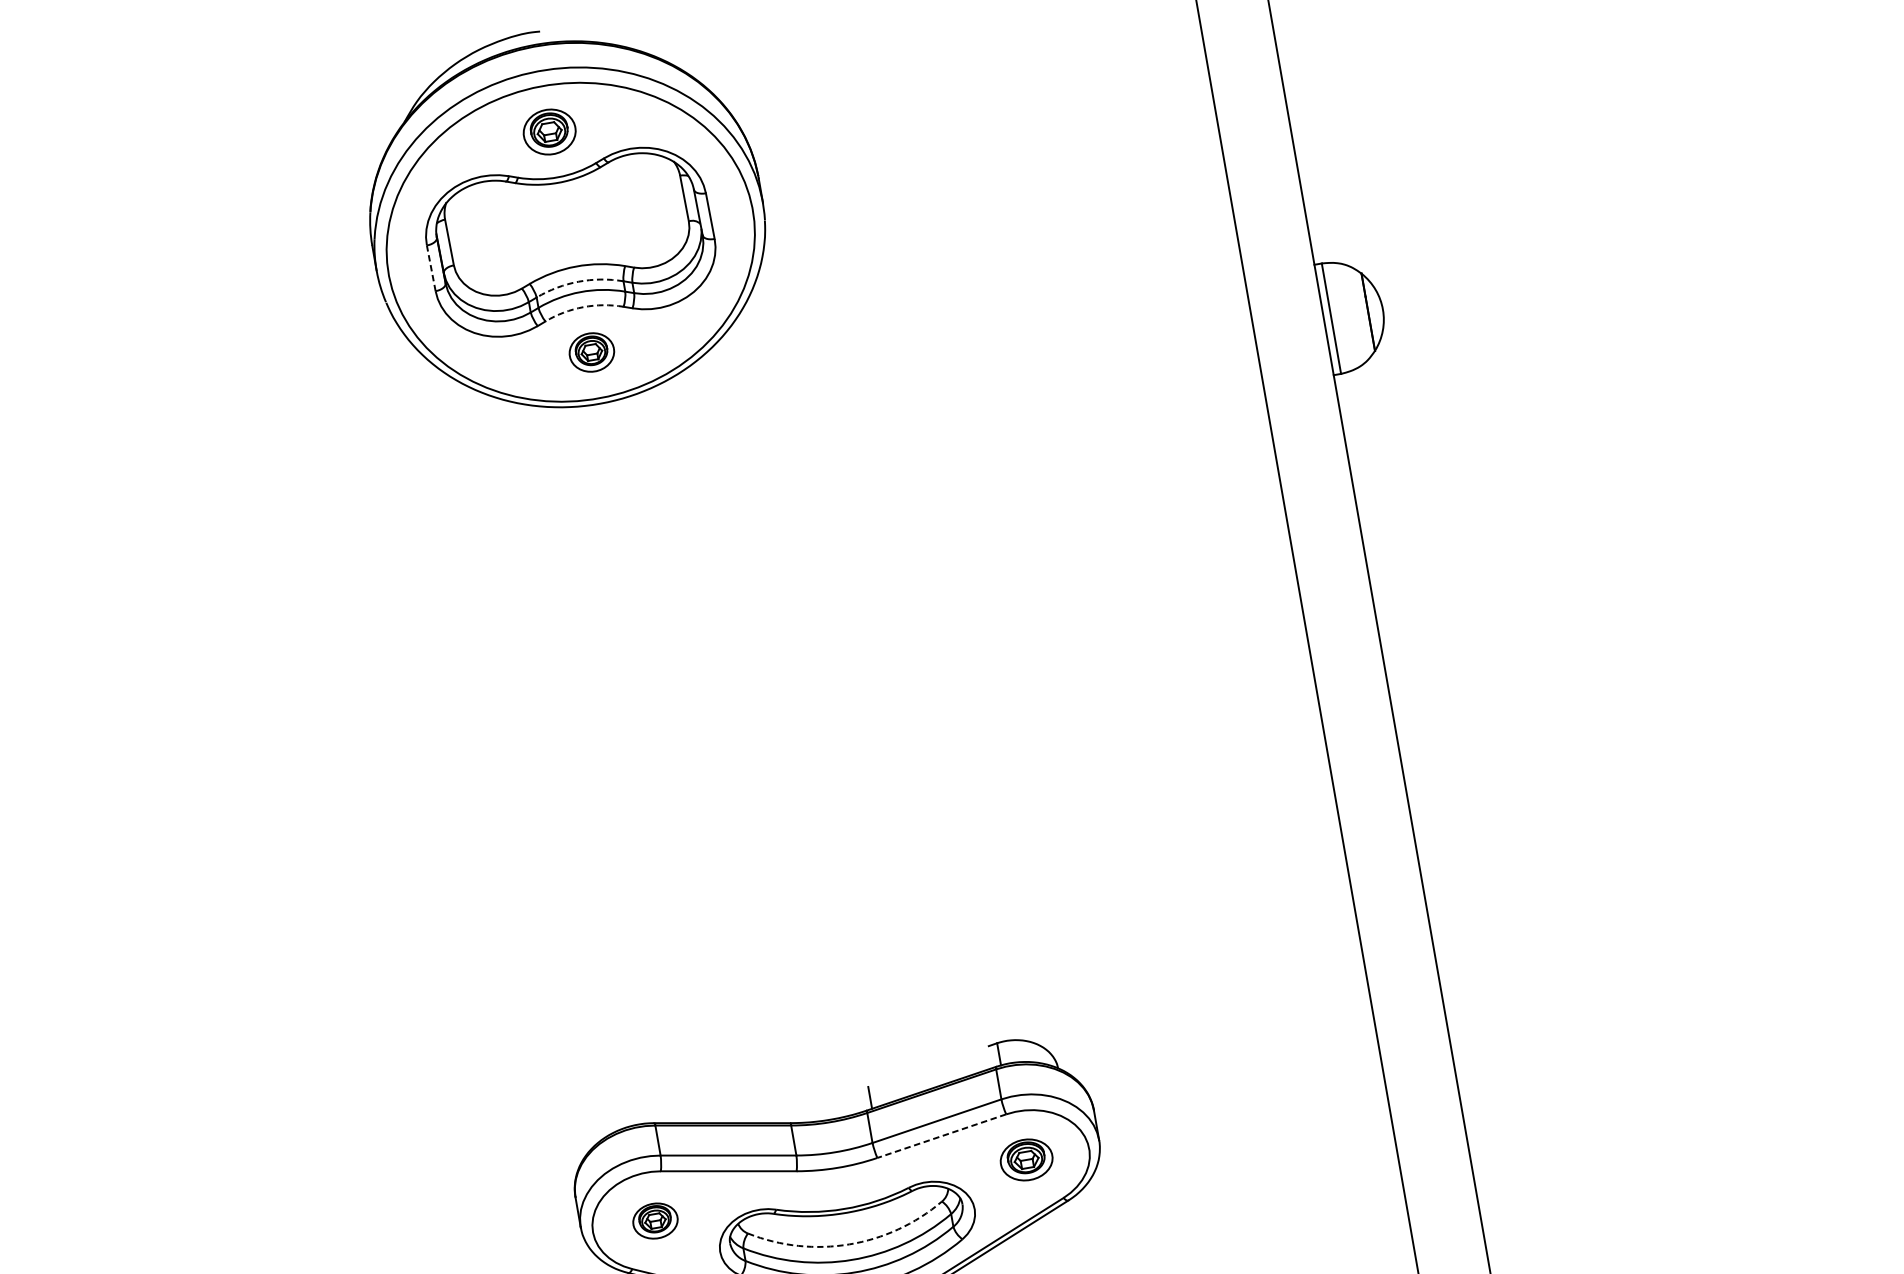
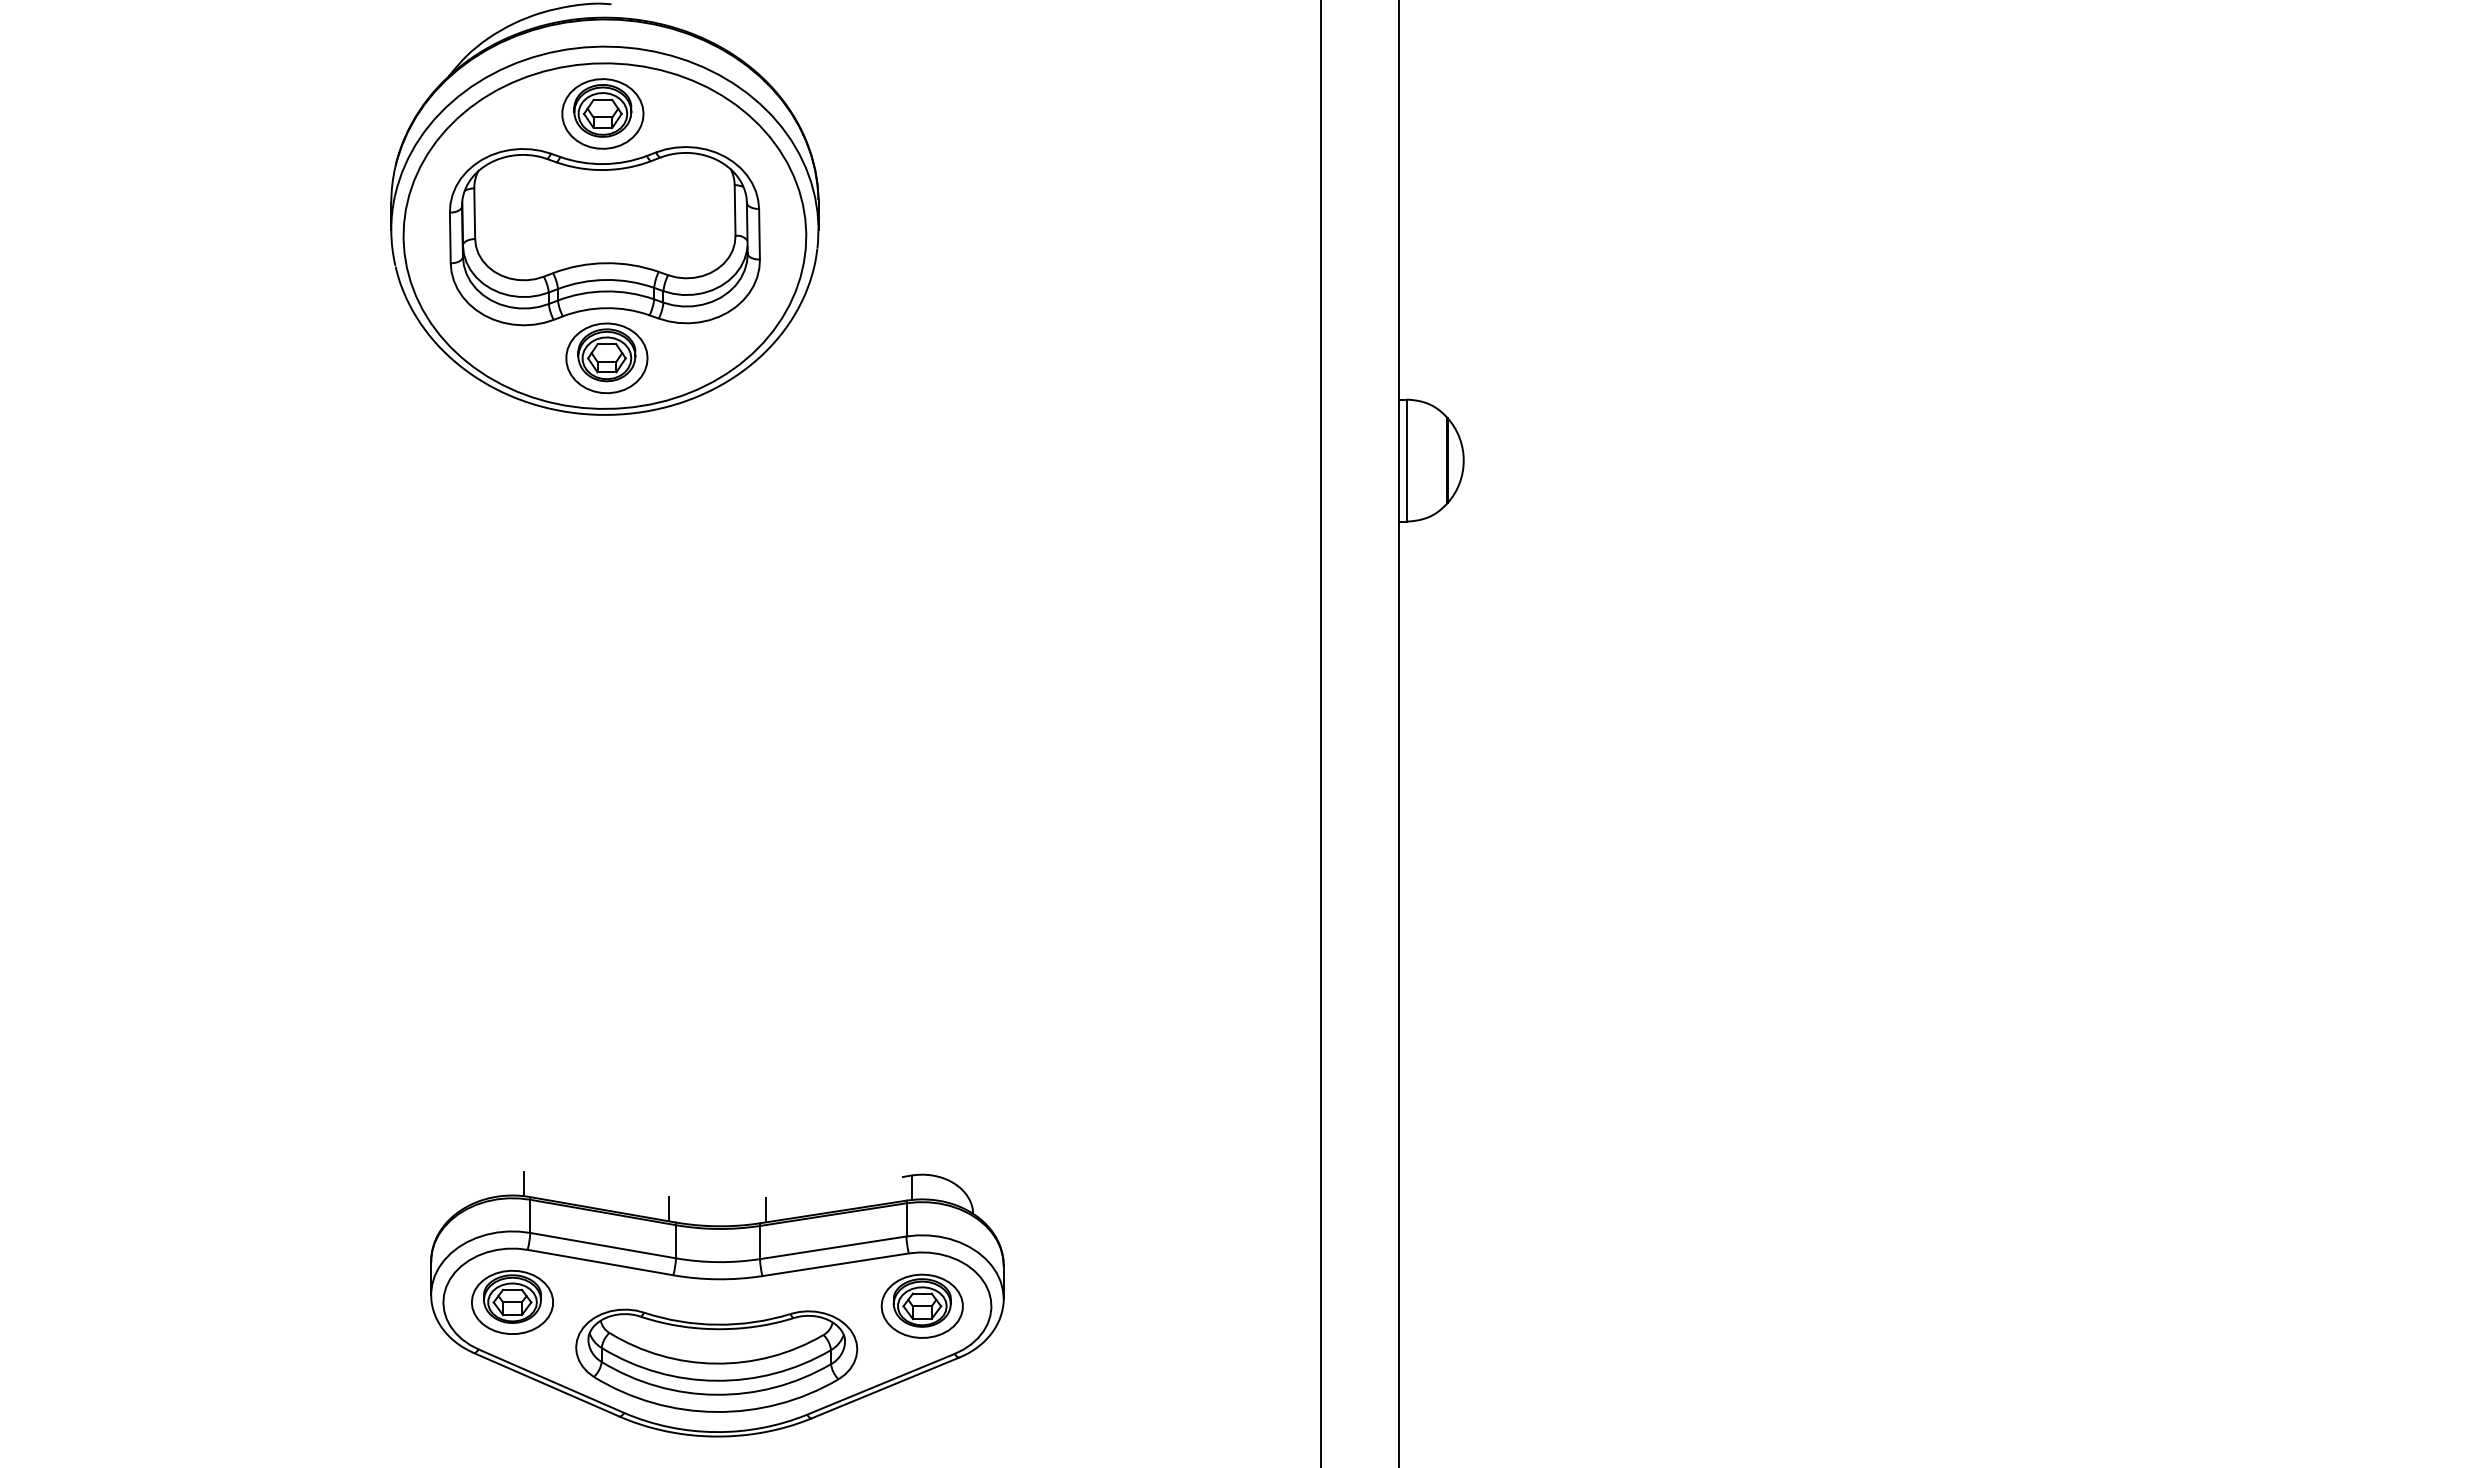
part: (549, 131) -> (602, 113), size x1.43
line: (431, 267) -> (450, 237), dashed -> solid
arc: (578, 281) -> (605, 279), dashed -> solid
arc: (583, 307) -> (606, 308), dashed -> solid
part: (591, 352) -> (606, 358), size x1.67
line: (646, 1111) -> (523, 1183), added
line: (782, 1112) -> (669, 1209), added
line: (941, 1135) -> (835, 1264), dashed -> solid
part: (1025, 1159) -> (921, 1305), size x1.43
part: (655, 1220) -> (512, 1301), size x1.67
arc: (849, 1244) -> (716, 1363), dashed -> solid

